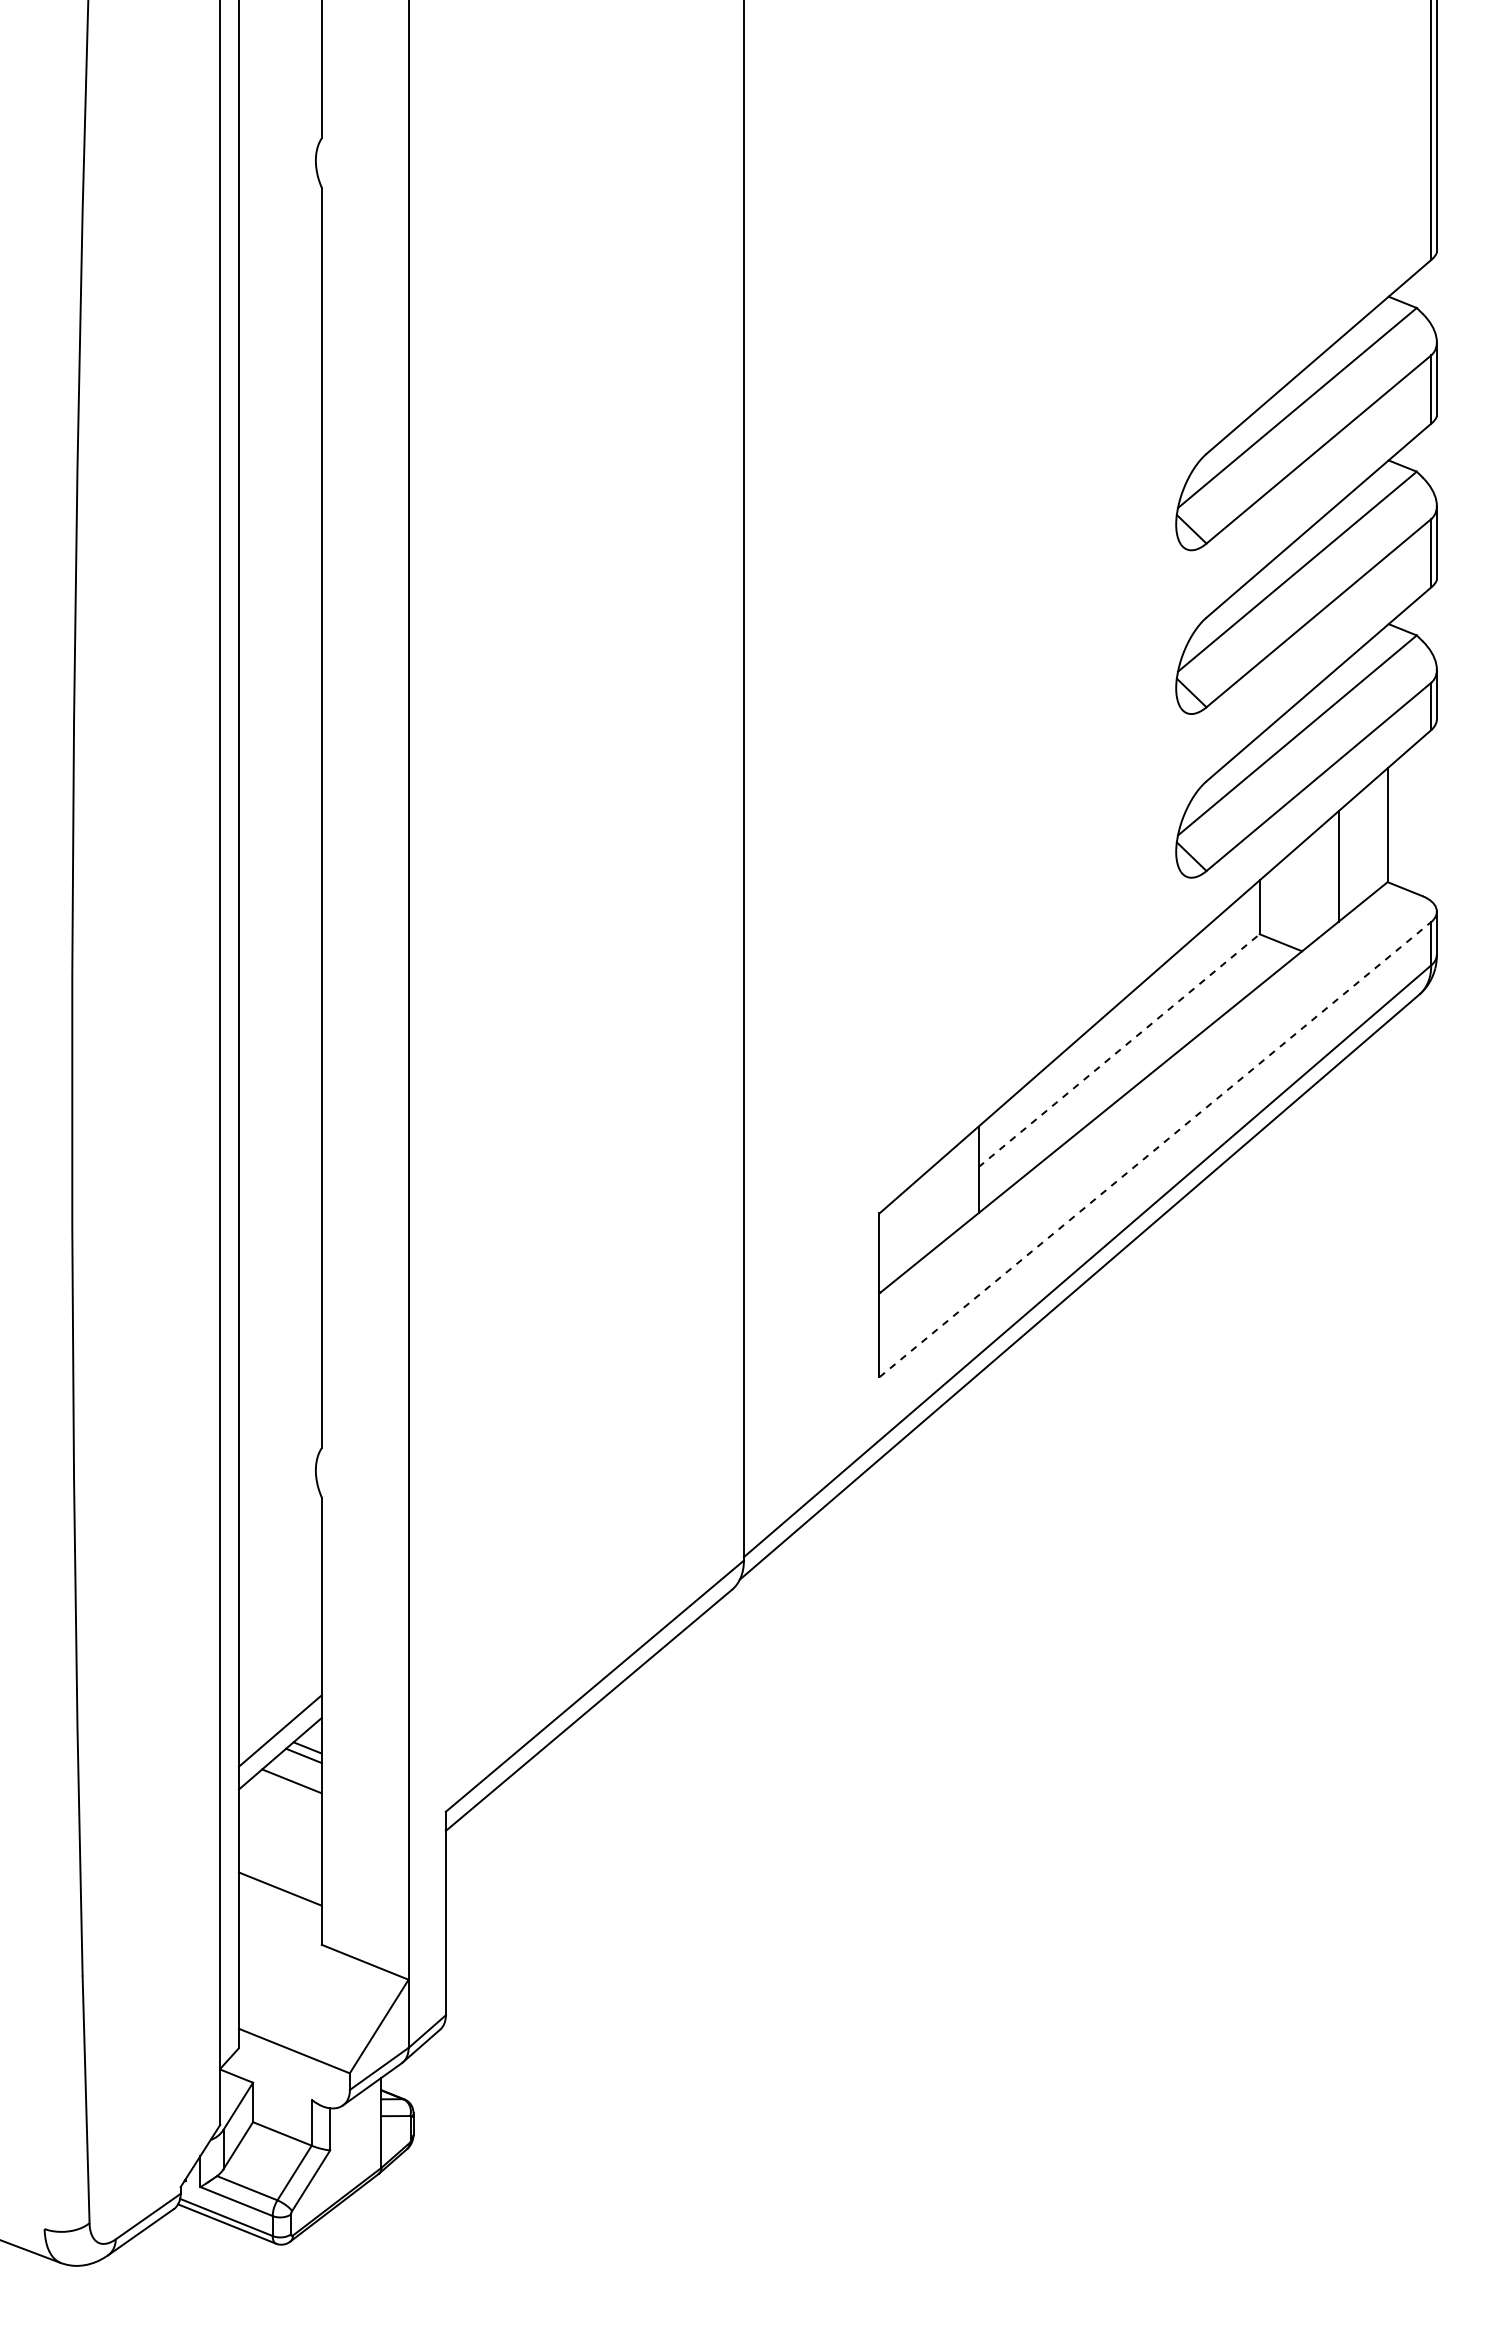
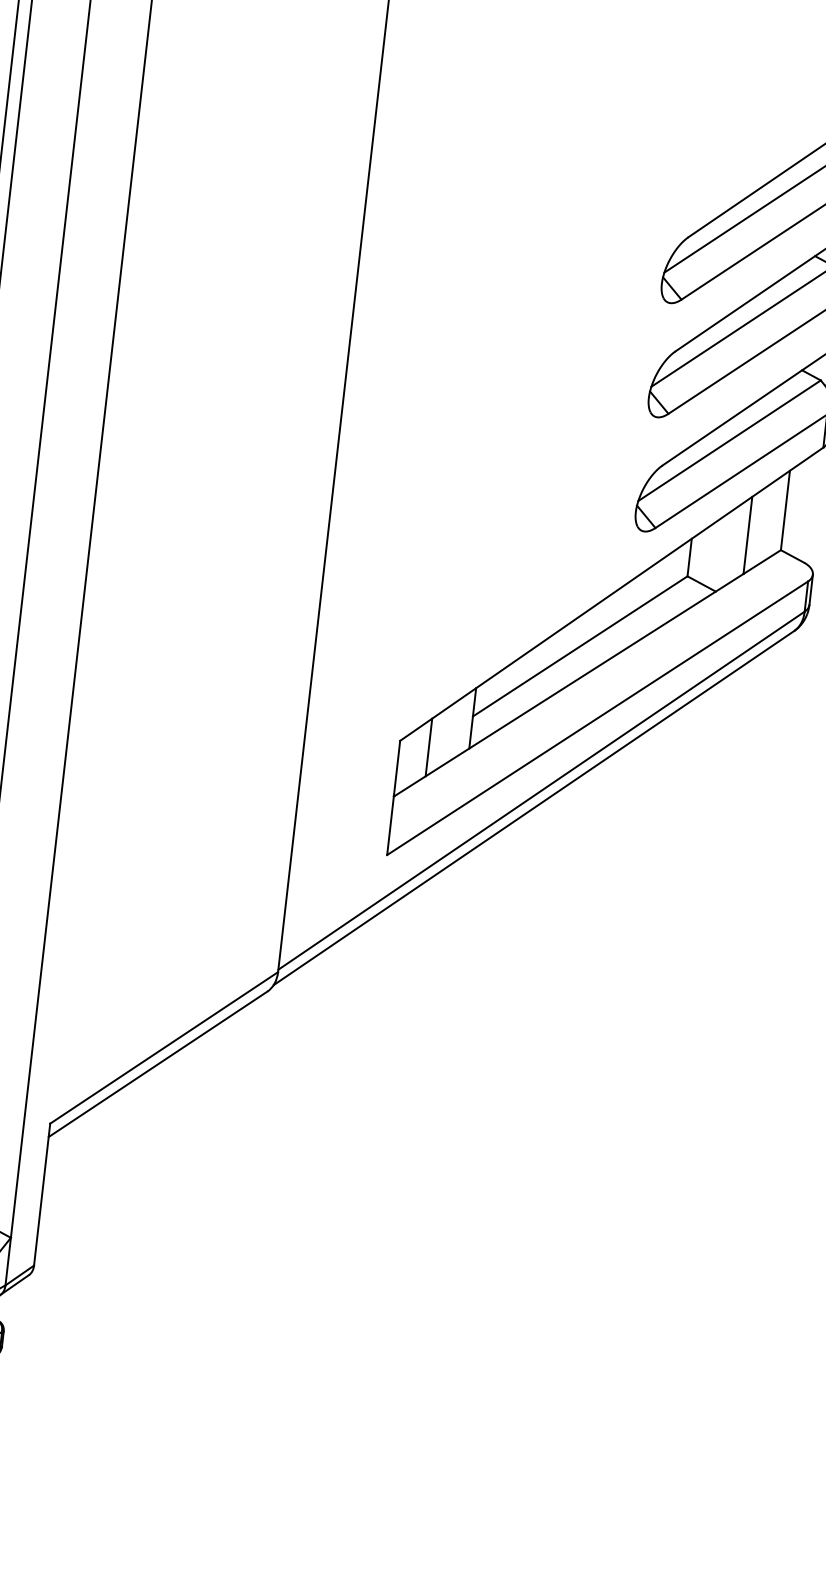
line: (1119, 1050) -> (580, 646), dashed -> solid
line: (1155, 1149) -> (597, 718), dashed -> solid
line: (921, 1217) -> (429, 747), added

